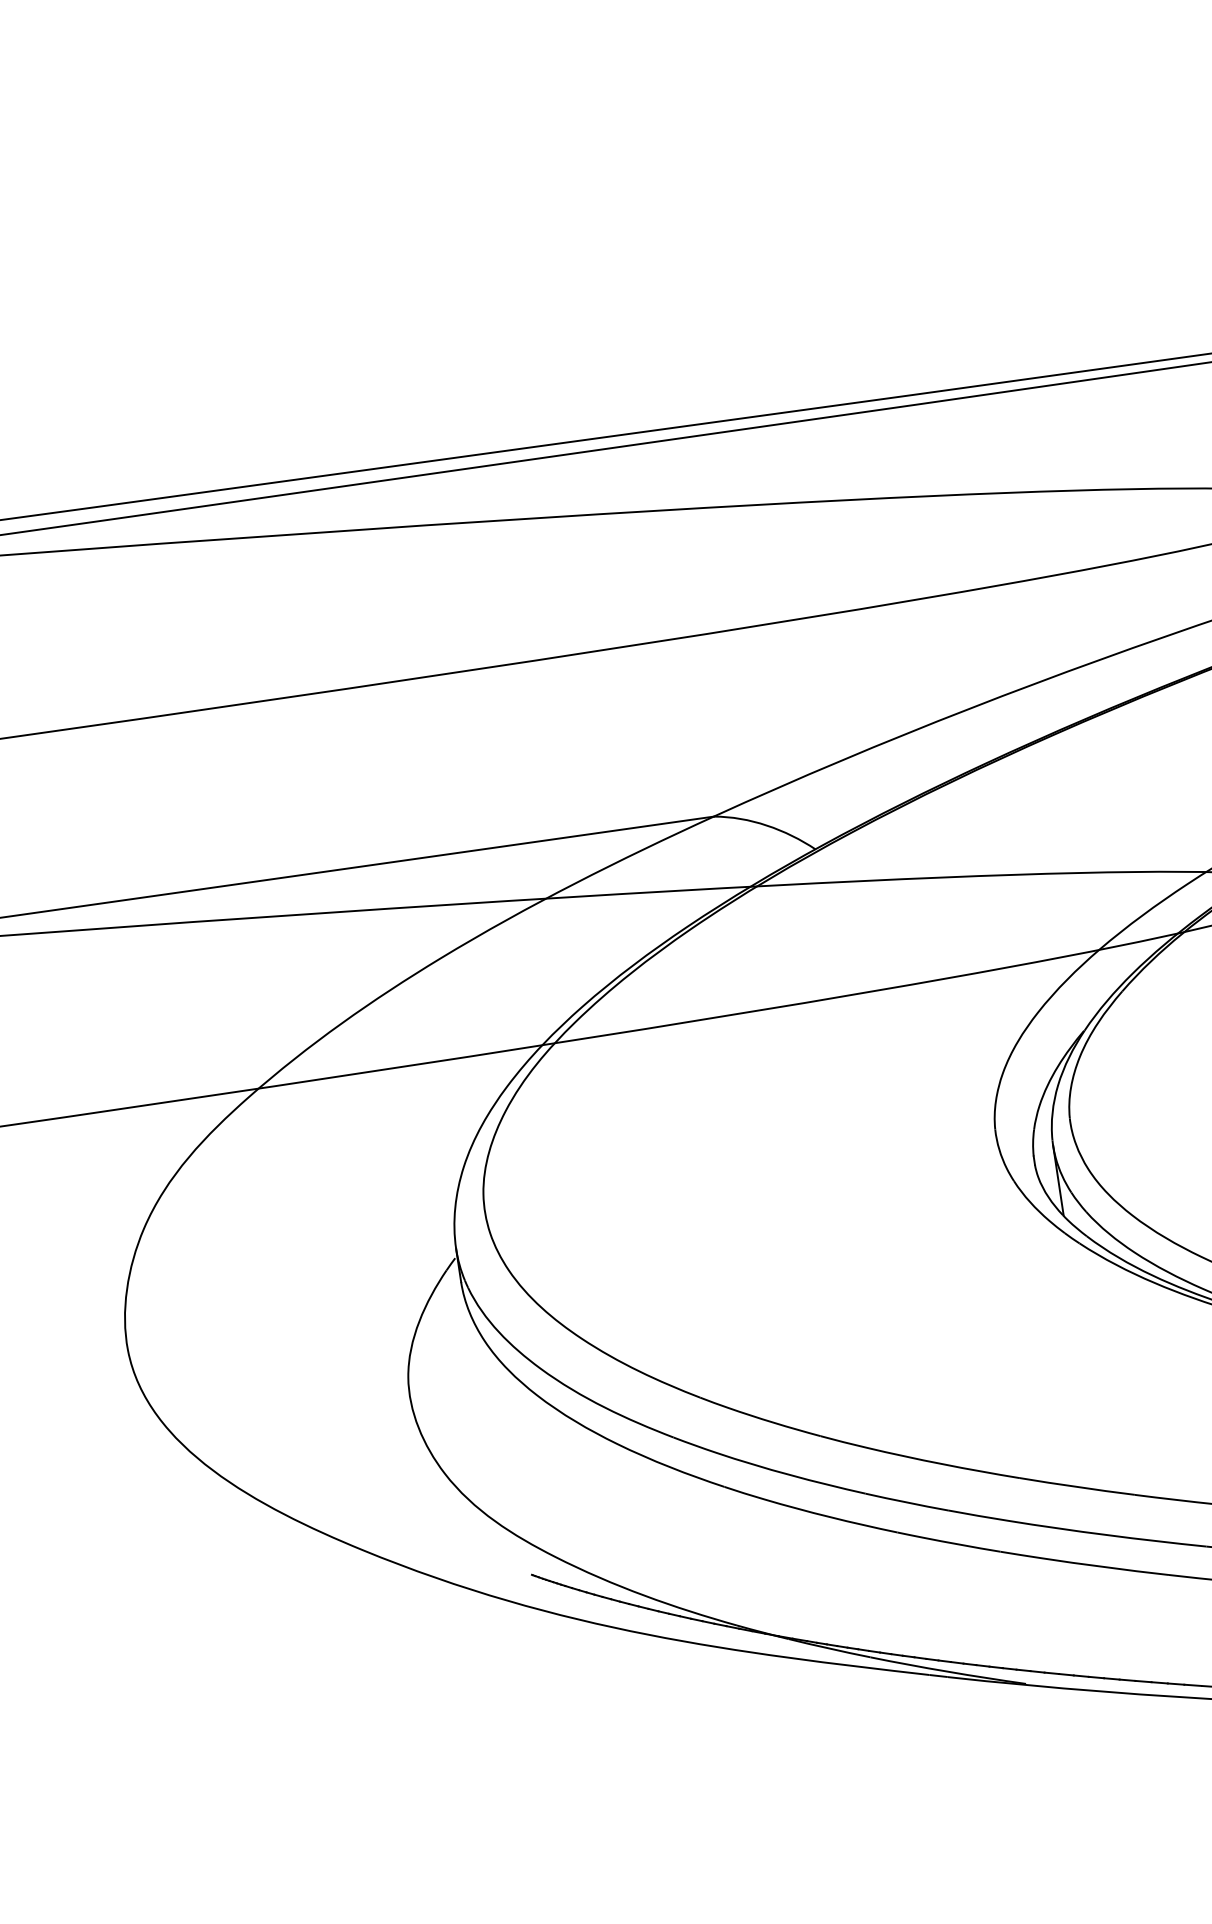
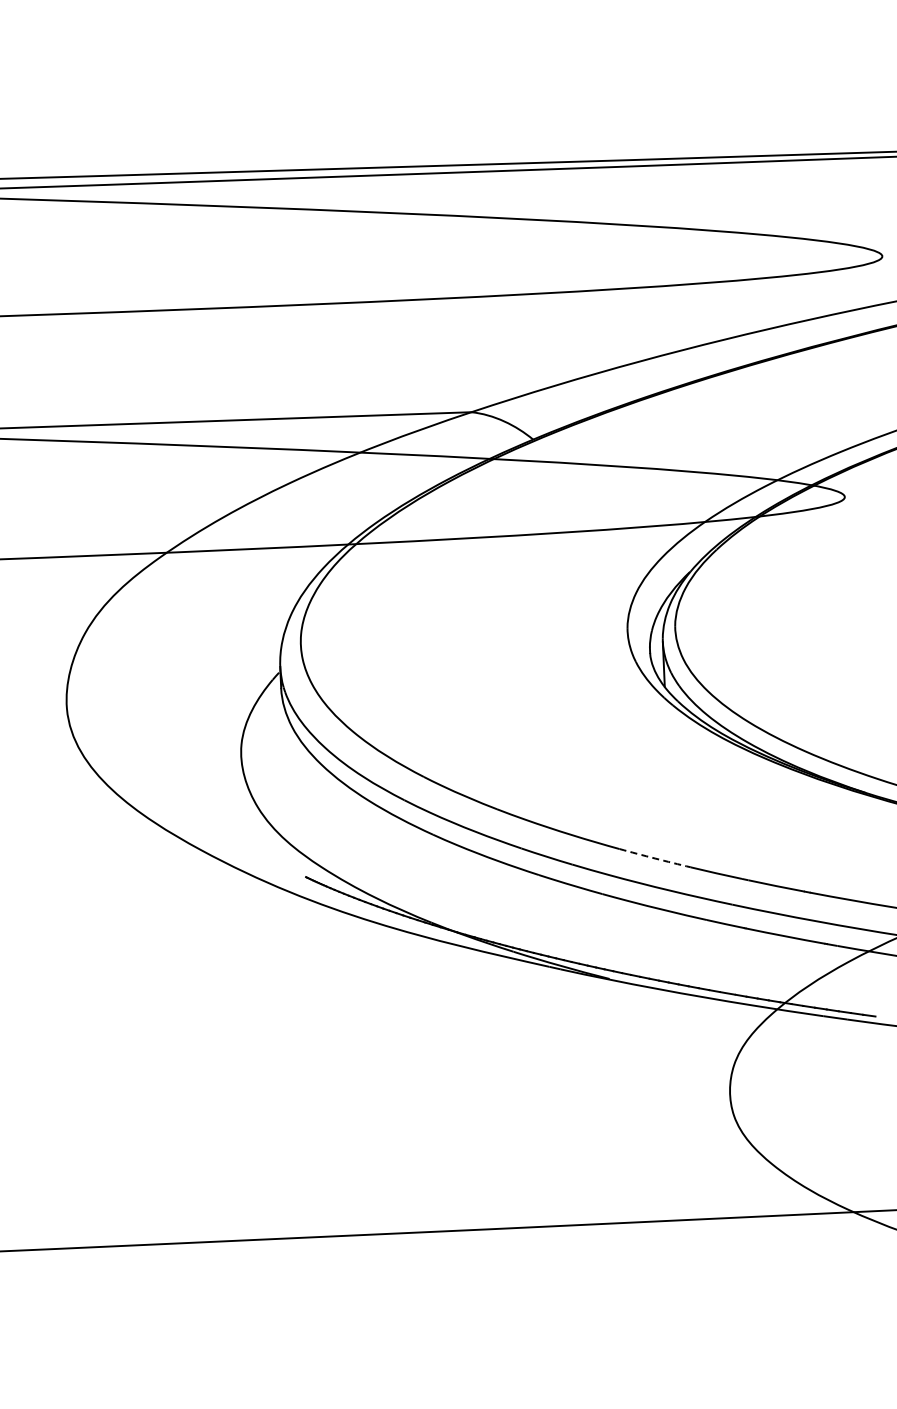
arc: (1077, 1486) -> (655, 858), solid -> dashed

